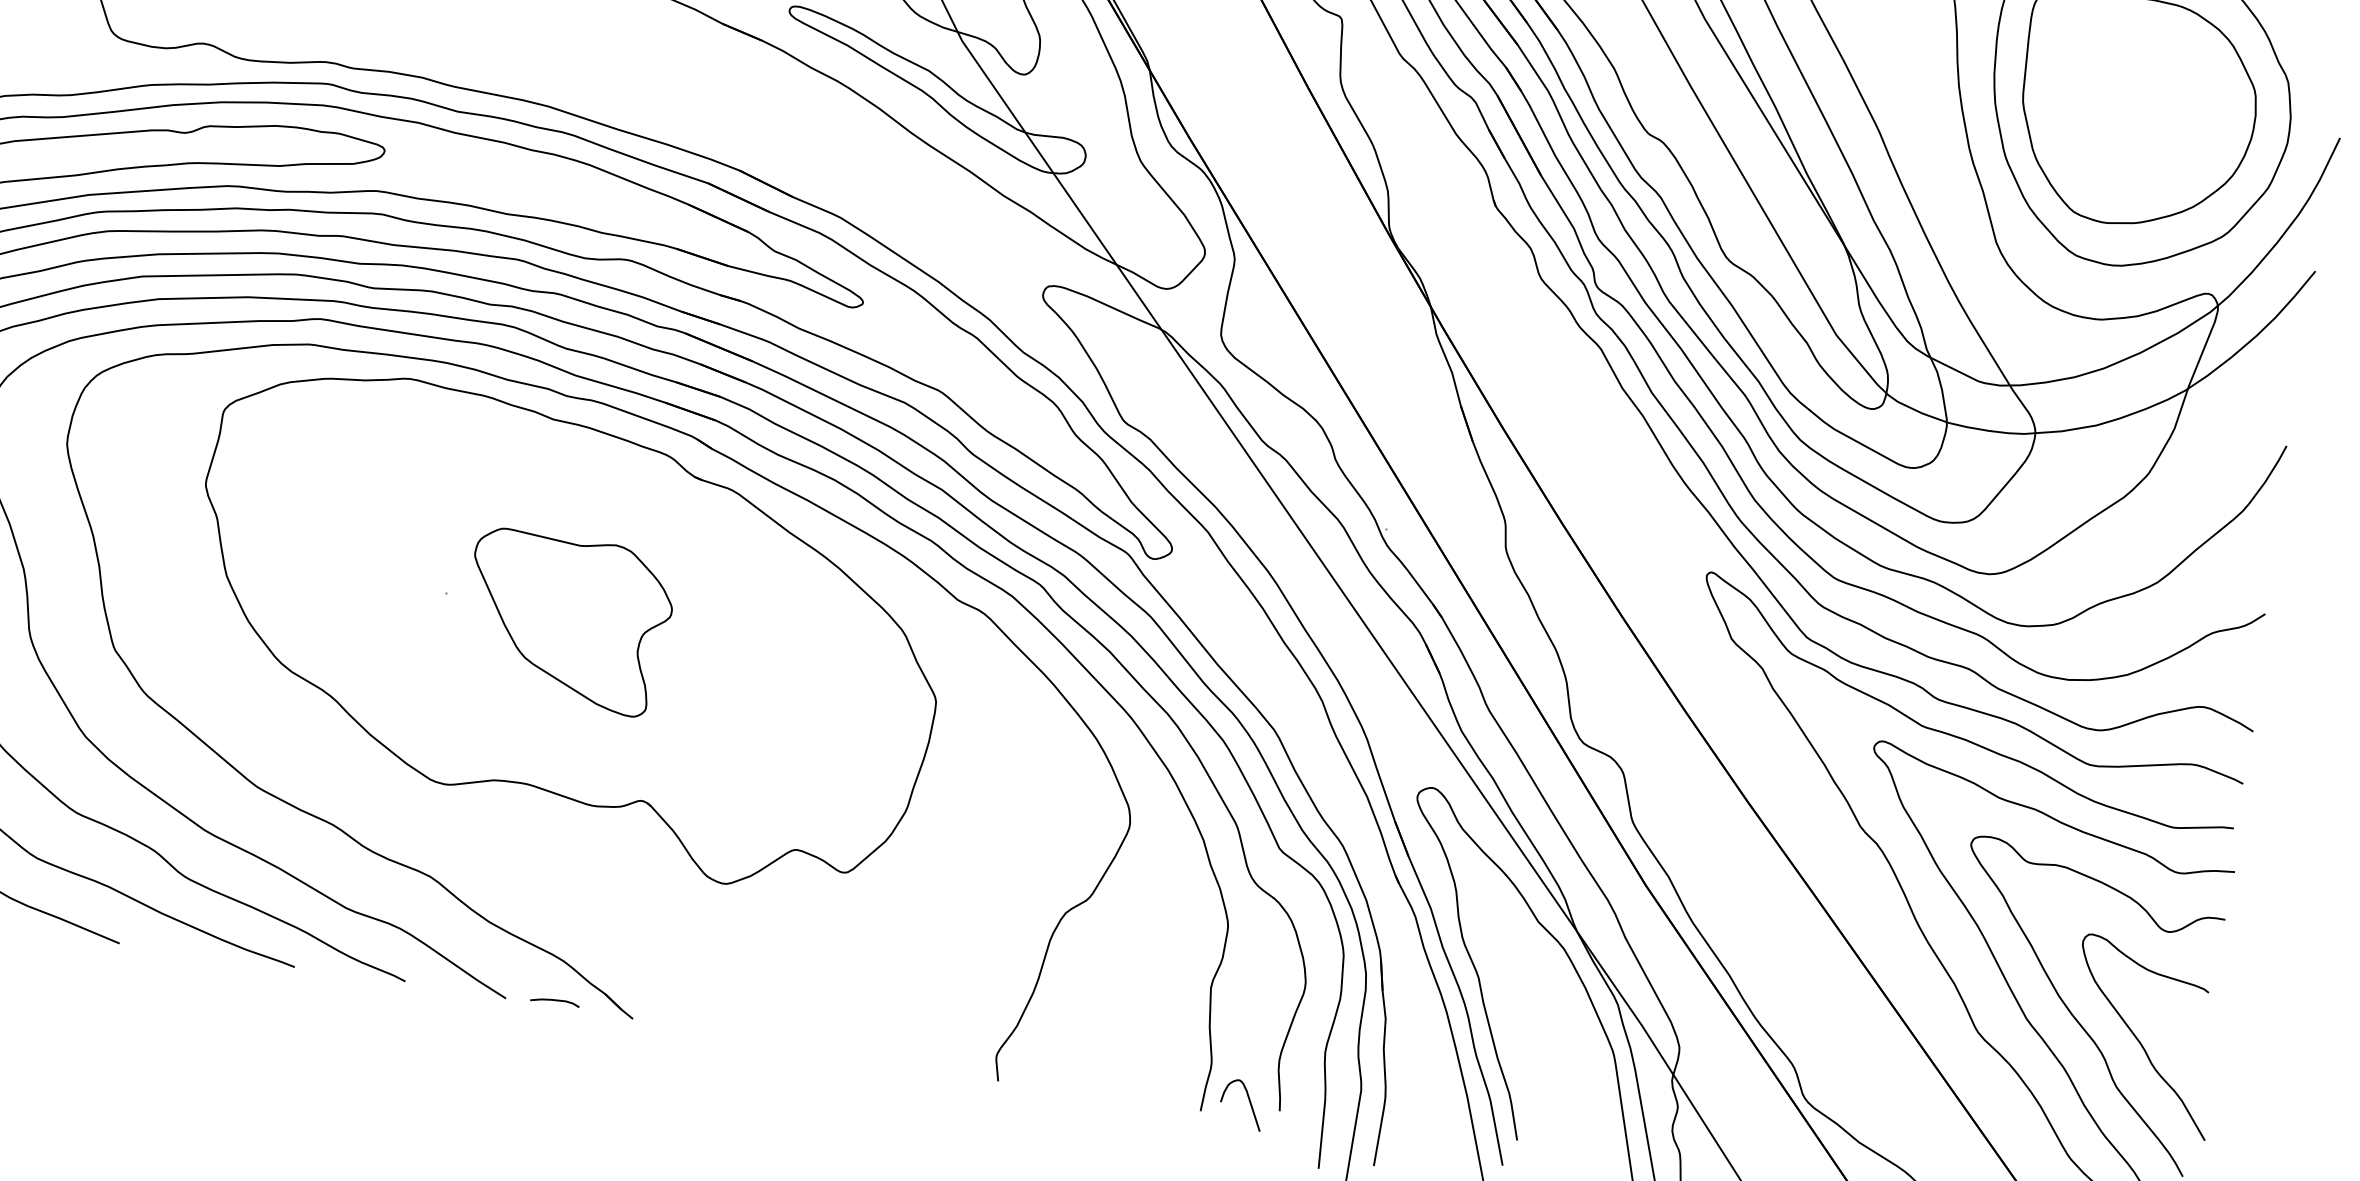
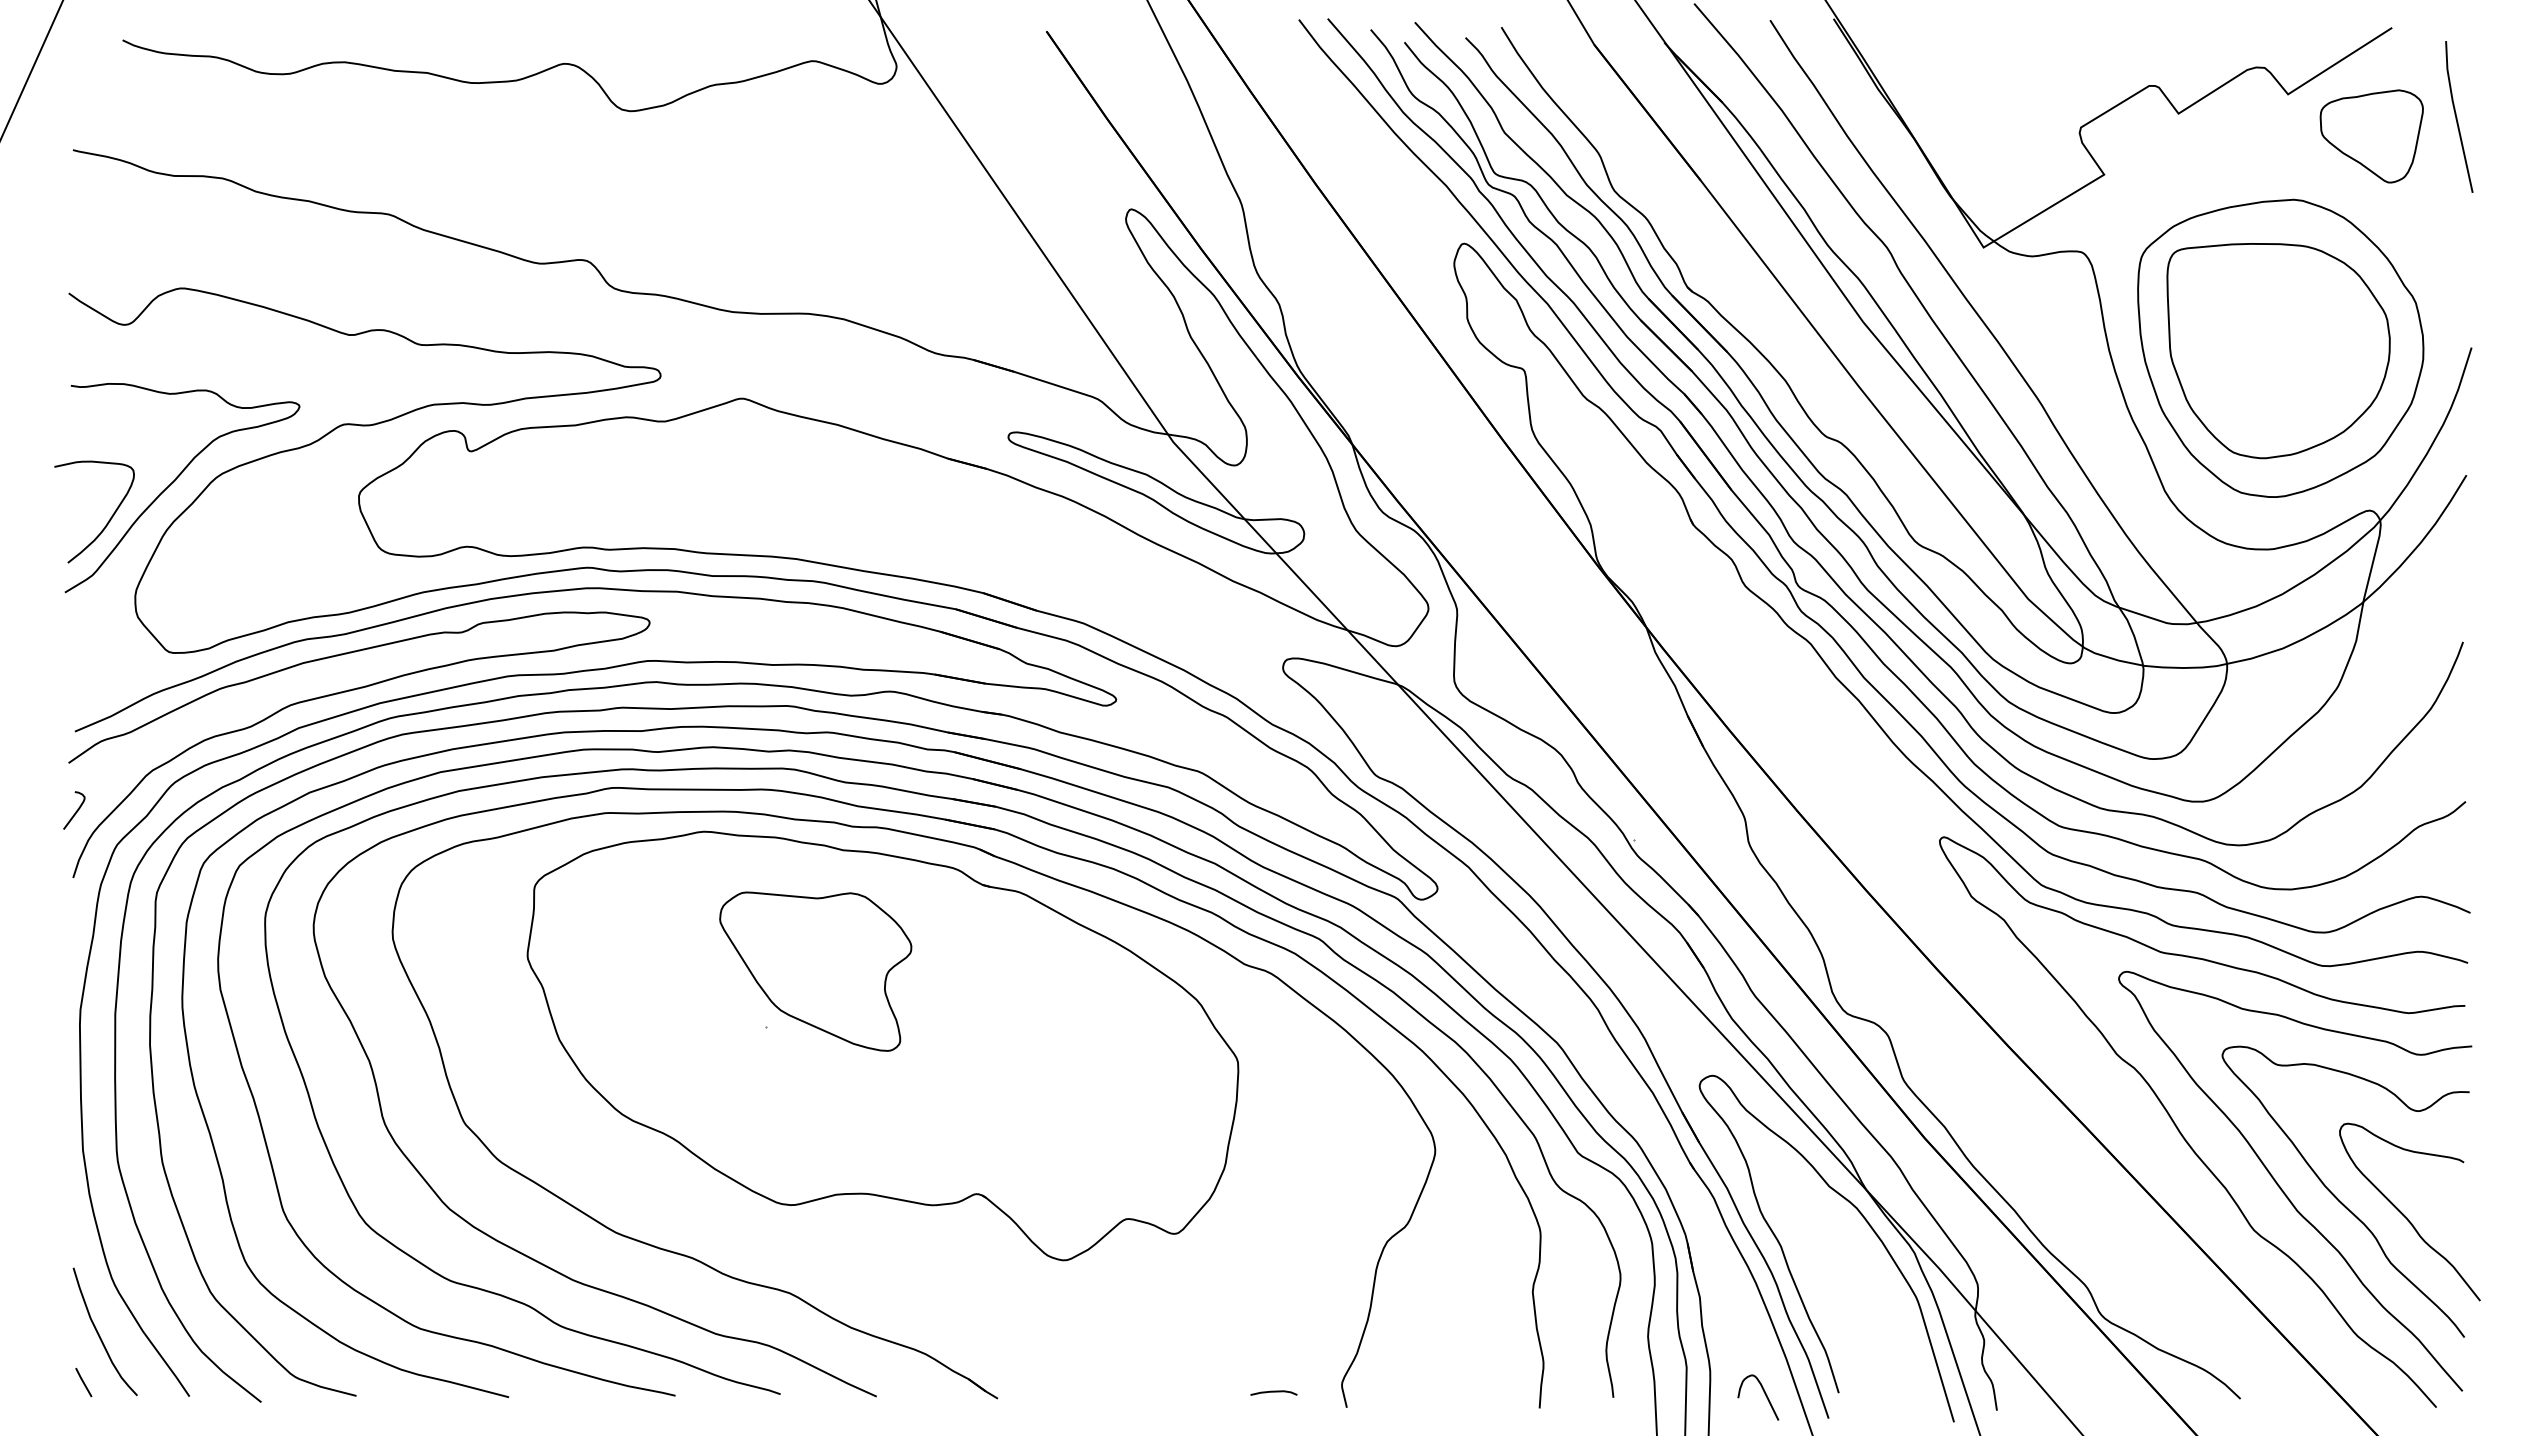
part: (567, 622) -> (815, 971), moved
curve: (554, 1001) -> (1273, 1392), moved
curve: (1248, 1102) -> (1764, 1394), moved

